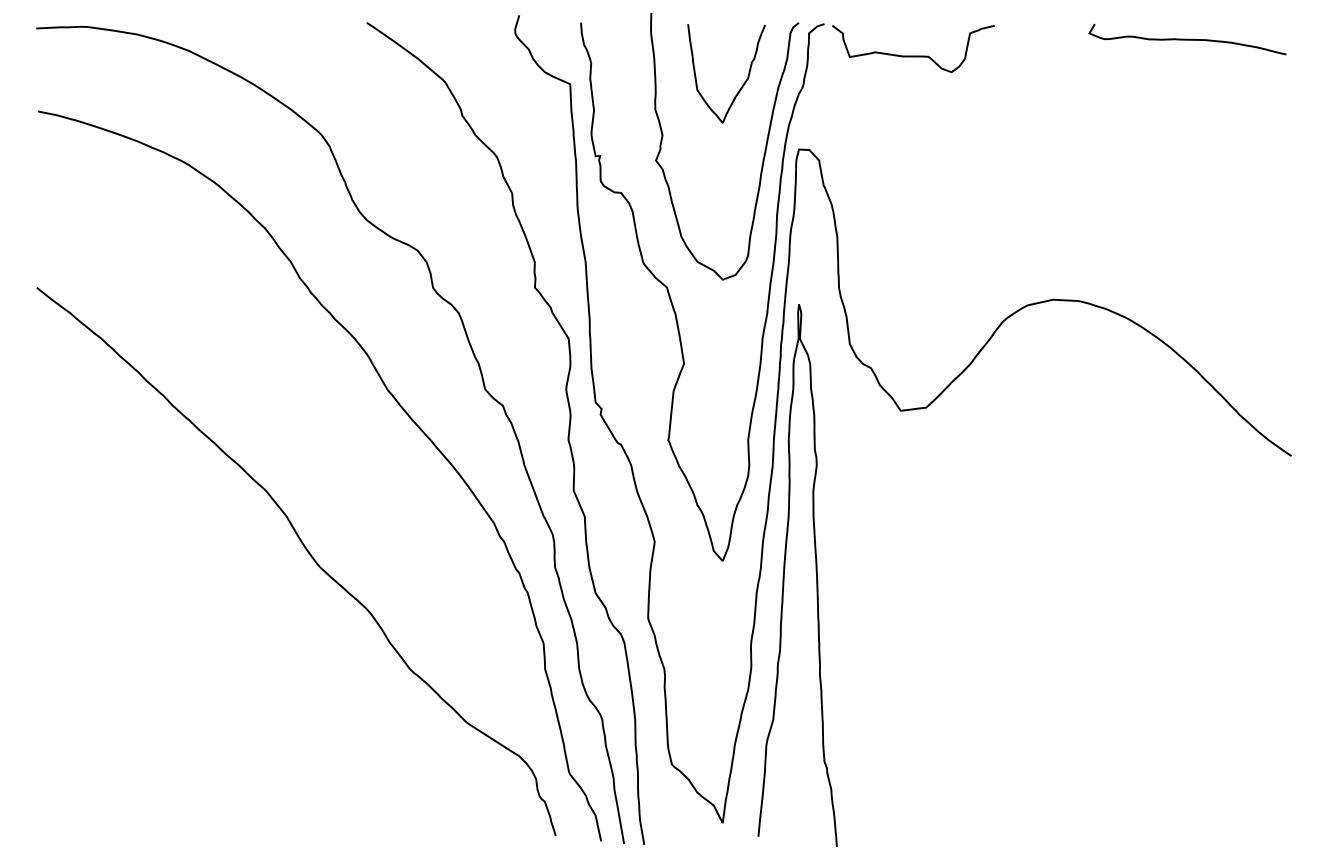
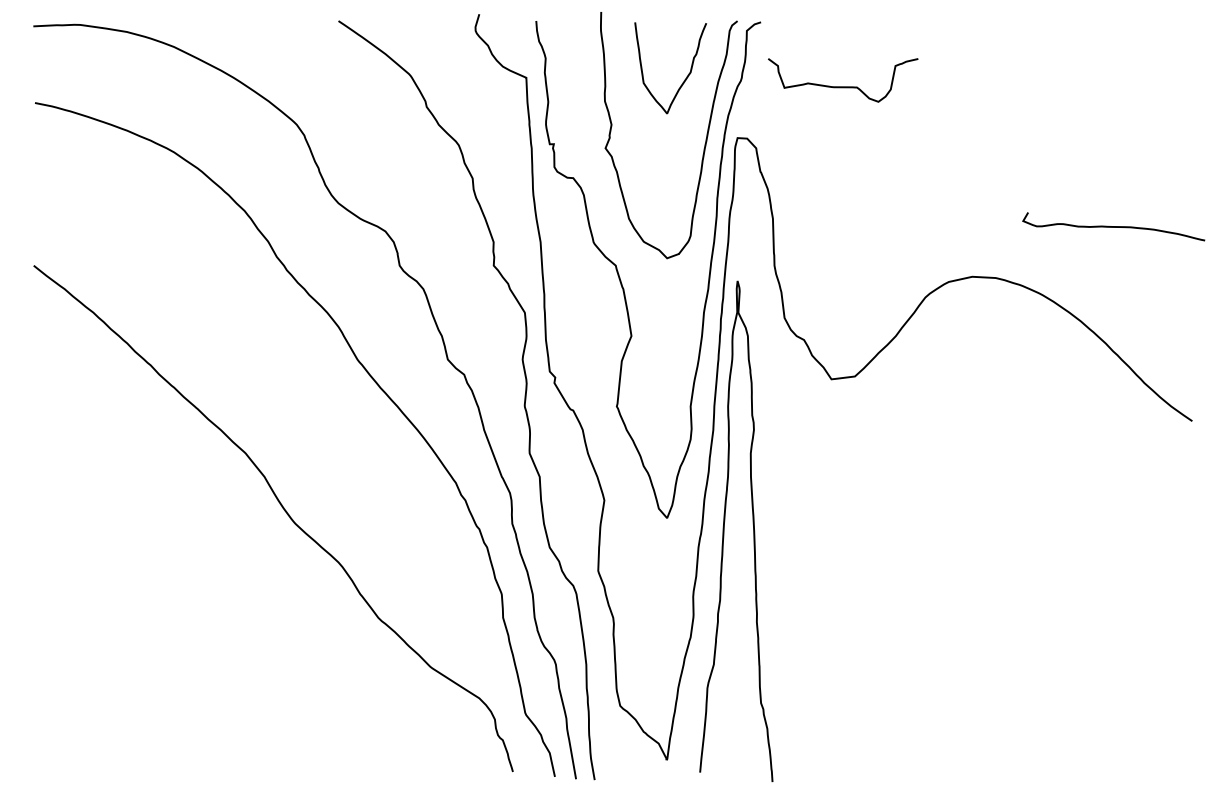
curve: (1187, 39) -> (1113, 226), moved
curve: (913, 55) -> (843, 86), moved

